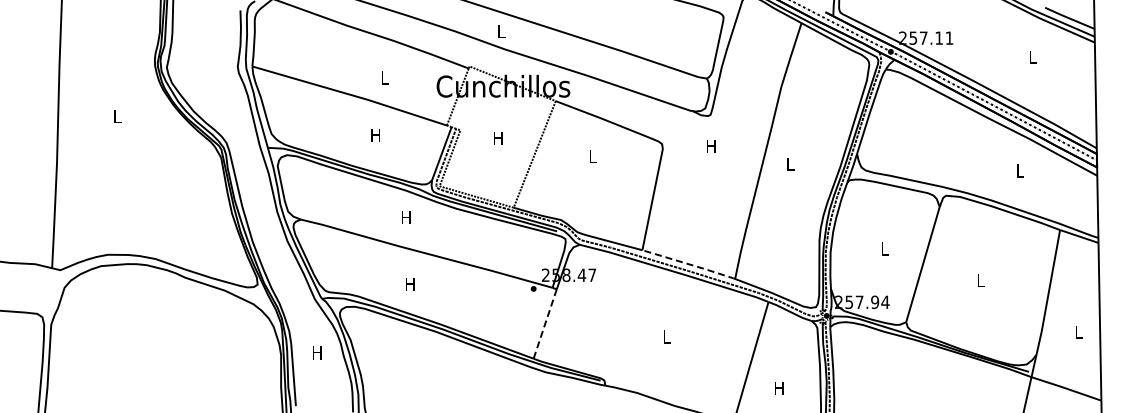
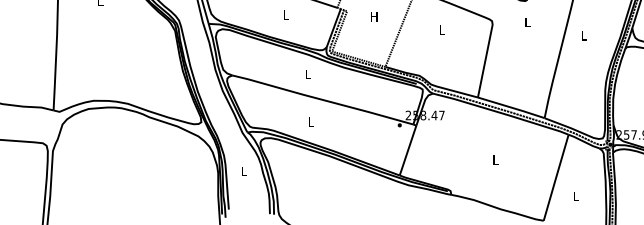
text: (375, 135) -> (286, 15), H -> L
text: (711, 146) -> (527, 22), H -> L
text: (406, 217) -> (308, 73), H -> L
line: (690, 264) -> (512, 107), dashed -> solid
text: (410, 284) -> (311, 122), H -> L
line: (545, 324) -> (408, 150), dashed -> solid
text: (317, 352) -> (244, 171), H -> L
text: (779, 388) -> (576, 196), H -> L

